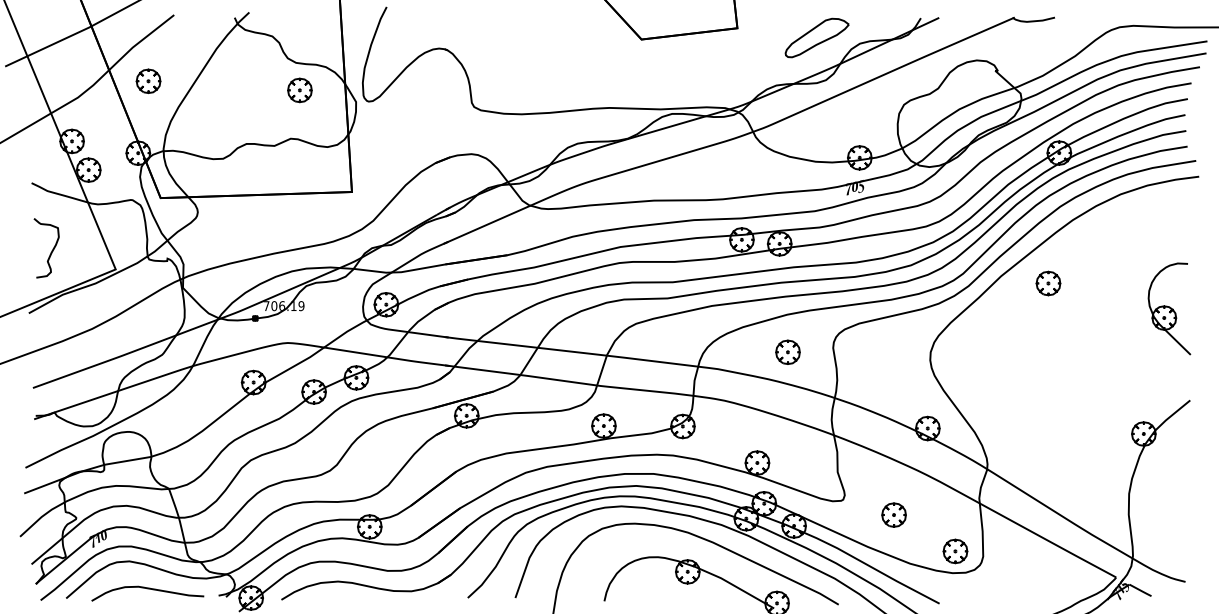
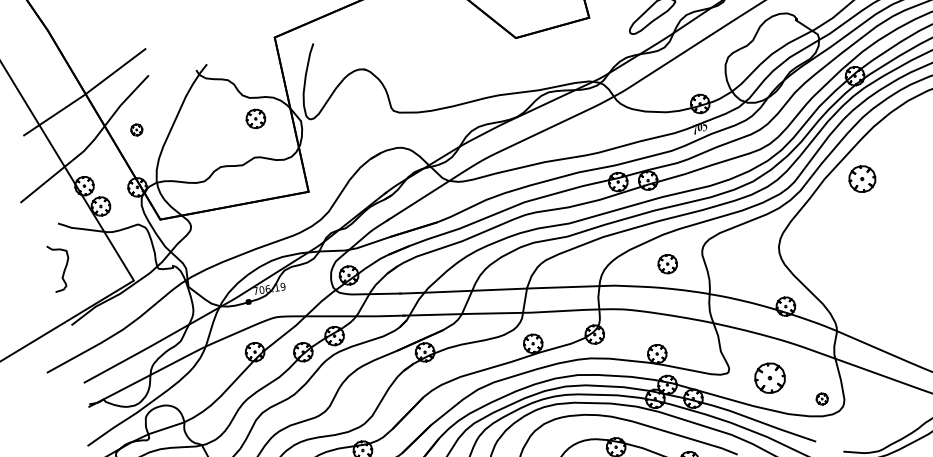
part: (148, 80) -> (136, 129), size x0.6
curve: (51, 250) -> (64, 269), moved
part: (1048, 283) -> (862, 179), size x1.4
part: (893, 514) -> (769, 377), size x1.6
part: (955, 551) -> (822, 399), size x0.6

